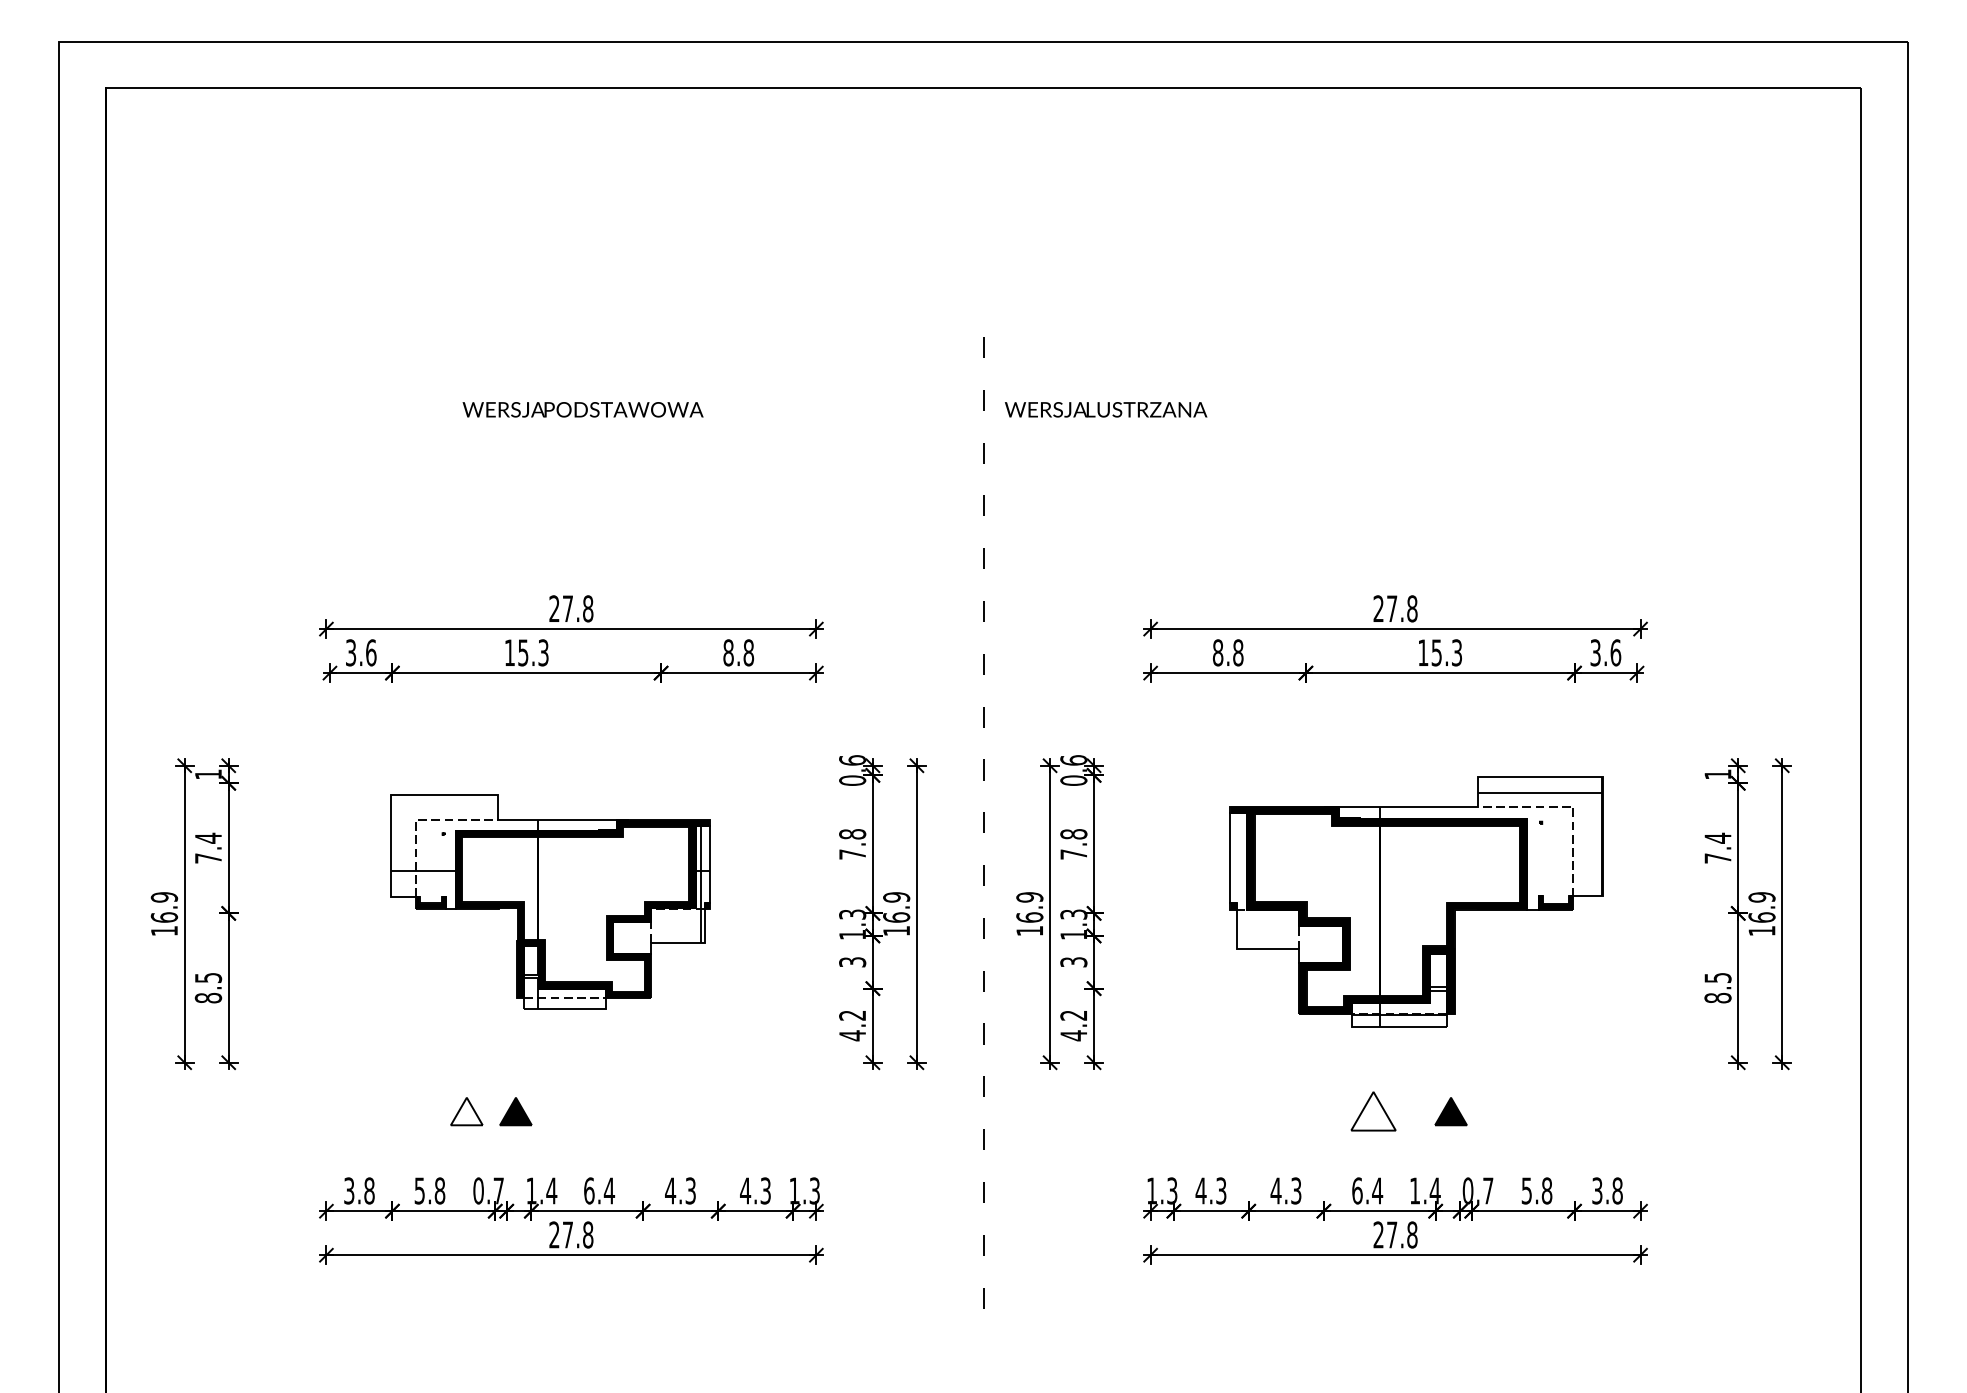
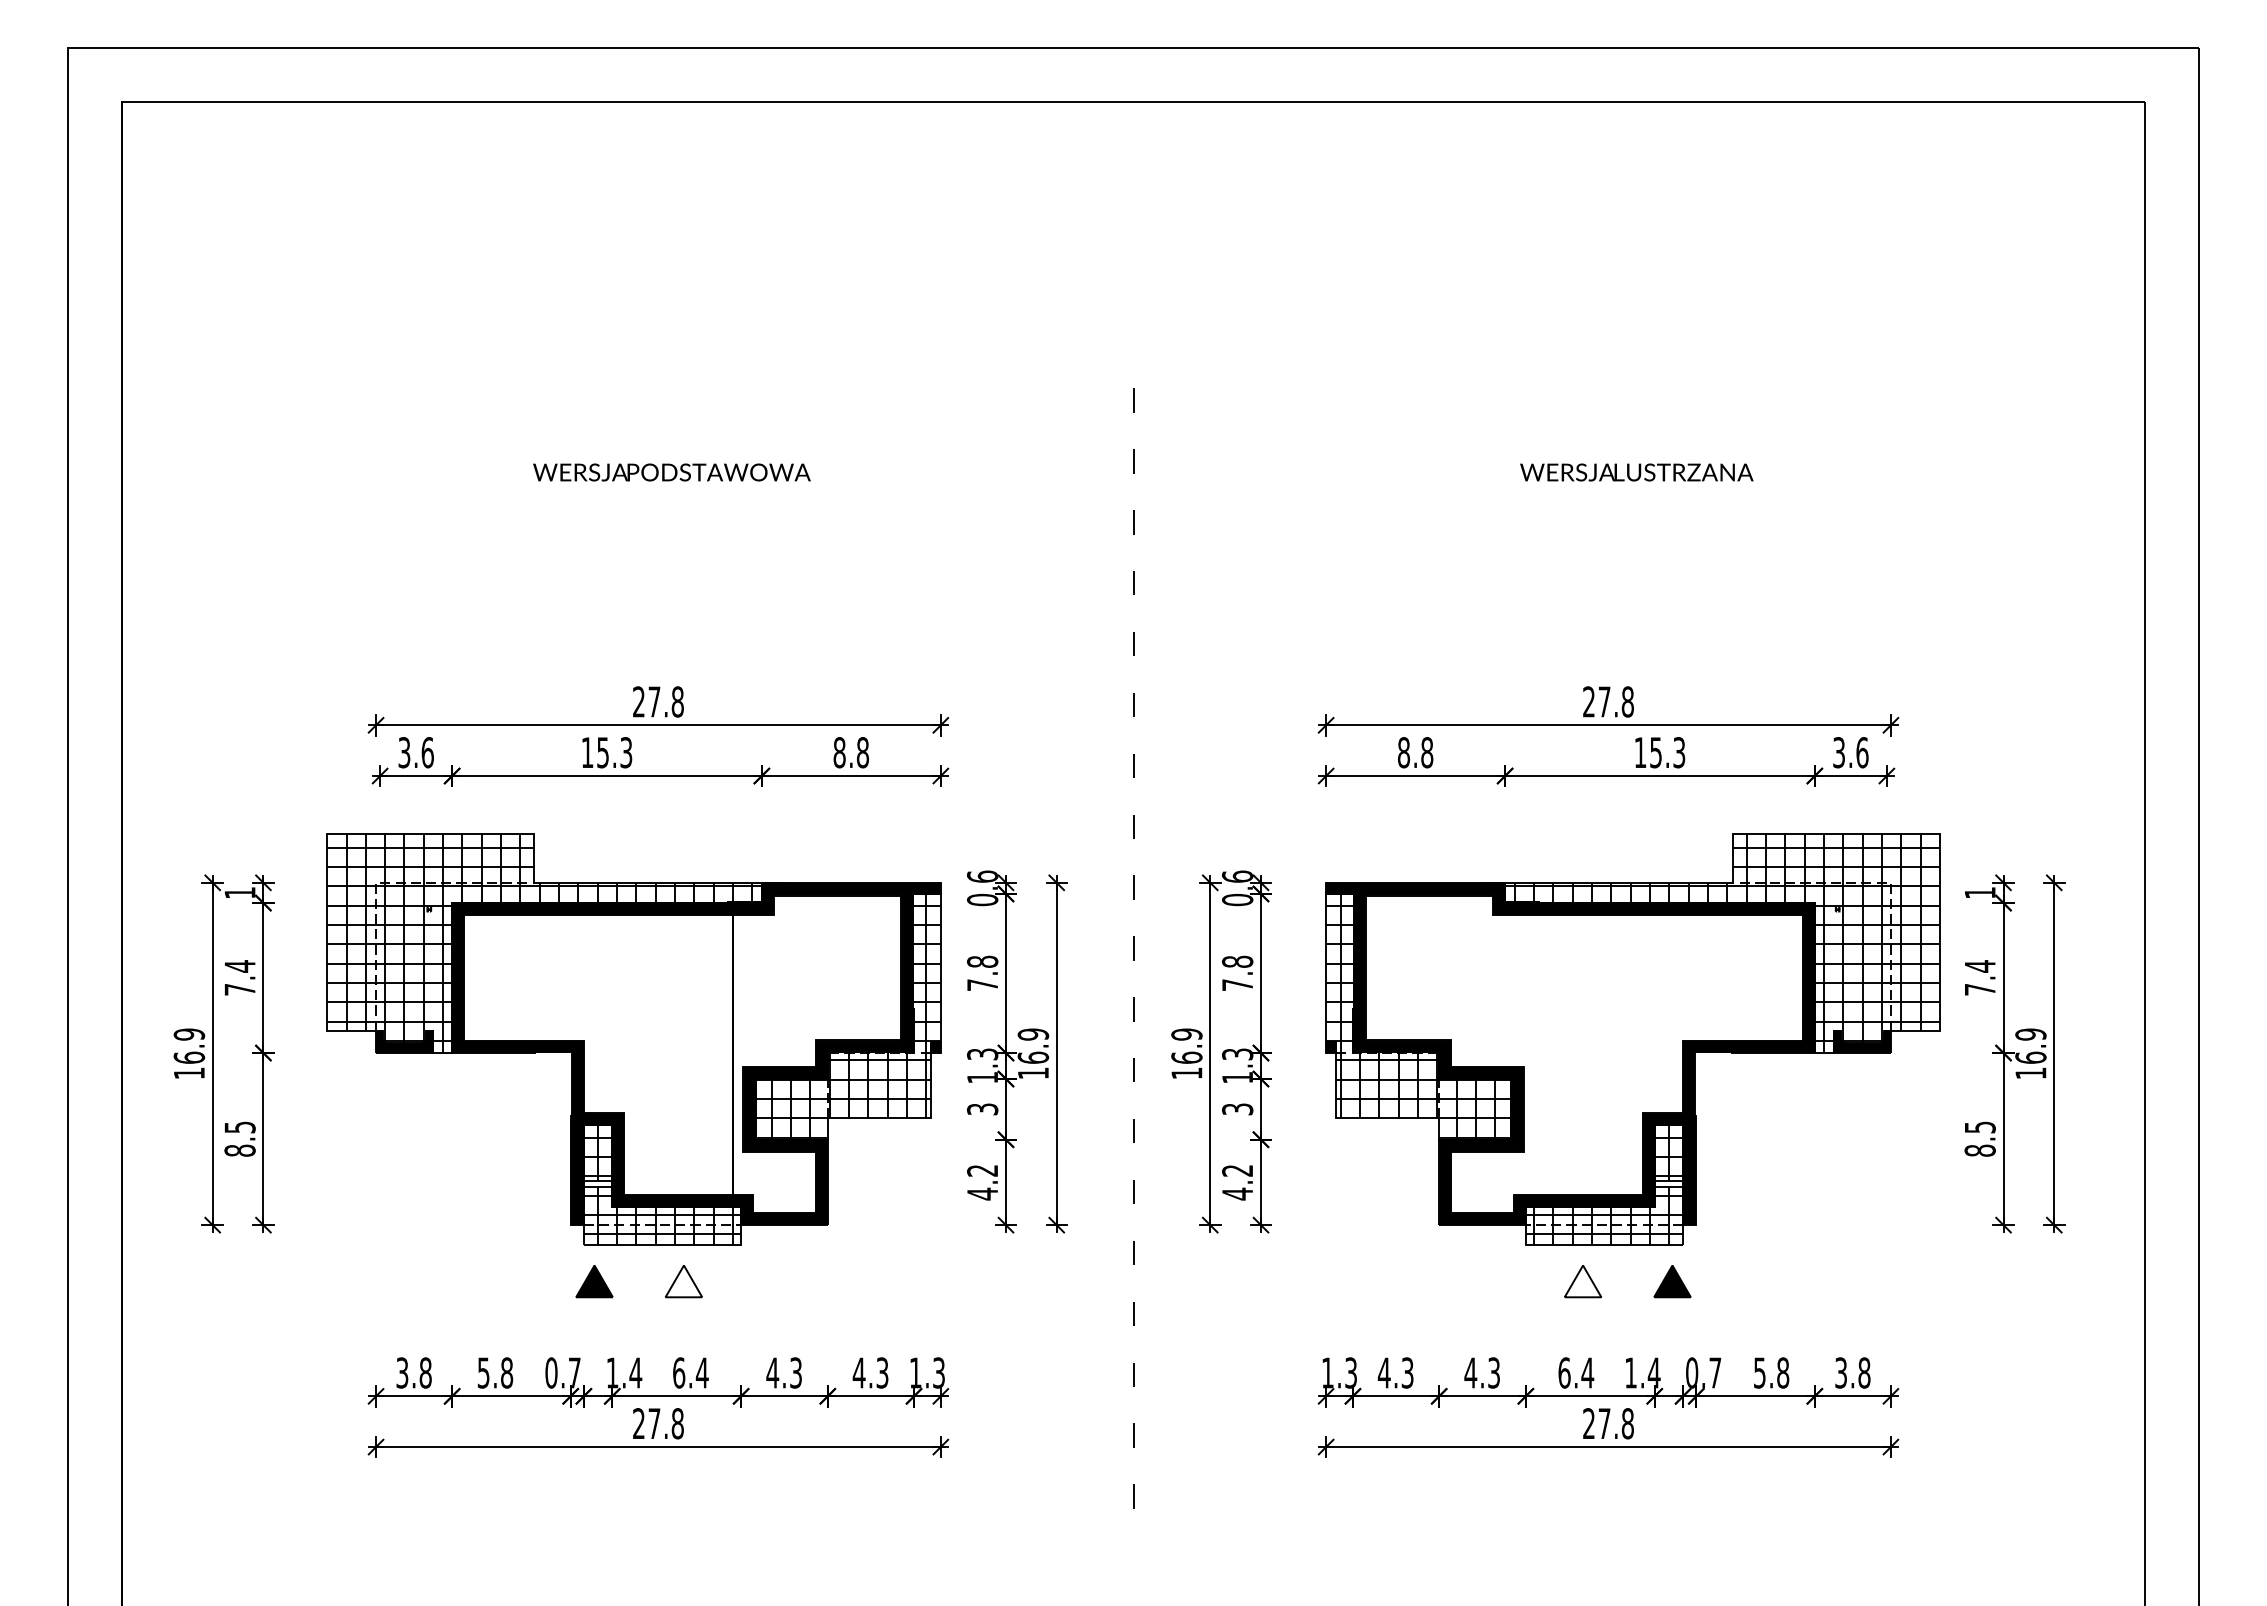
text: (1105, 409) -> (1636, 472), moved
part: (549, 901) -> (633, 1039), size x1.67
part: (1416, 901) -> (1632, 1039), size x1.43
part: (466, 1111) -> (683, 1281), moved
part: (1373, 1111) -> (1582, 1281), size x0.71

